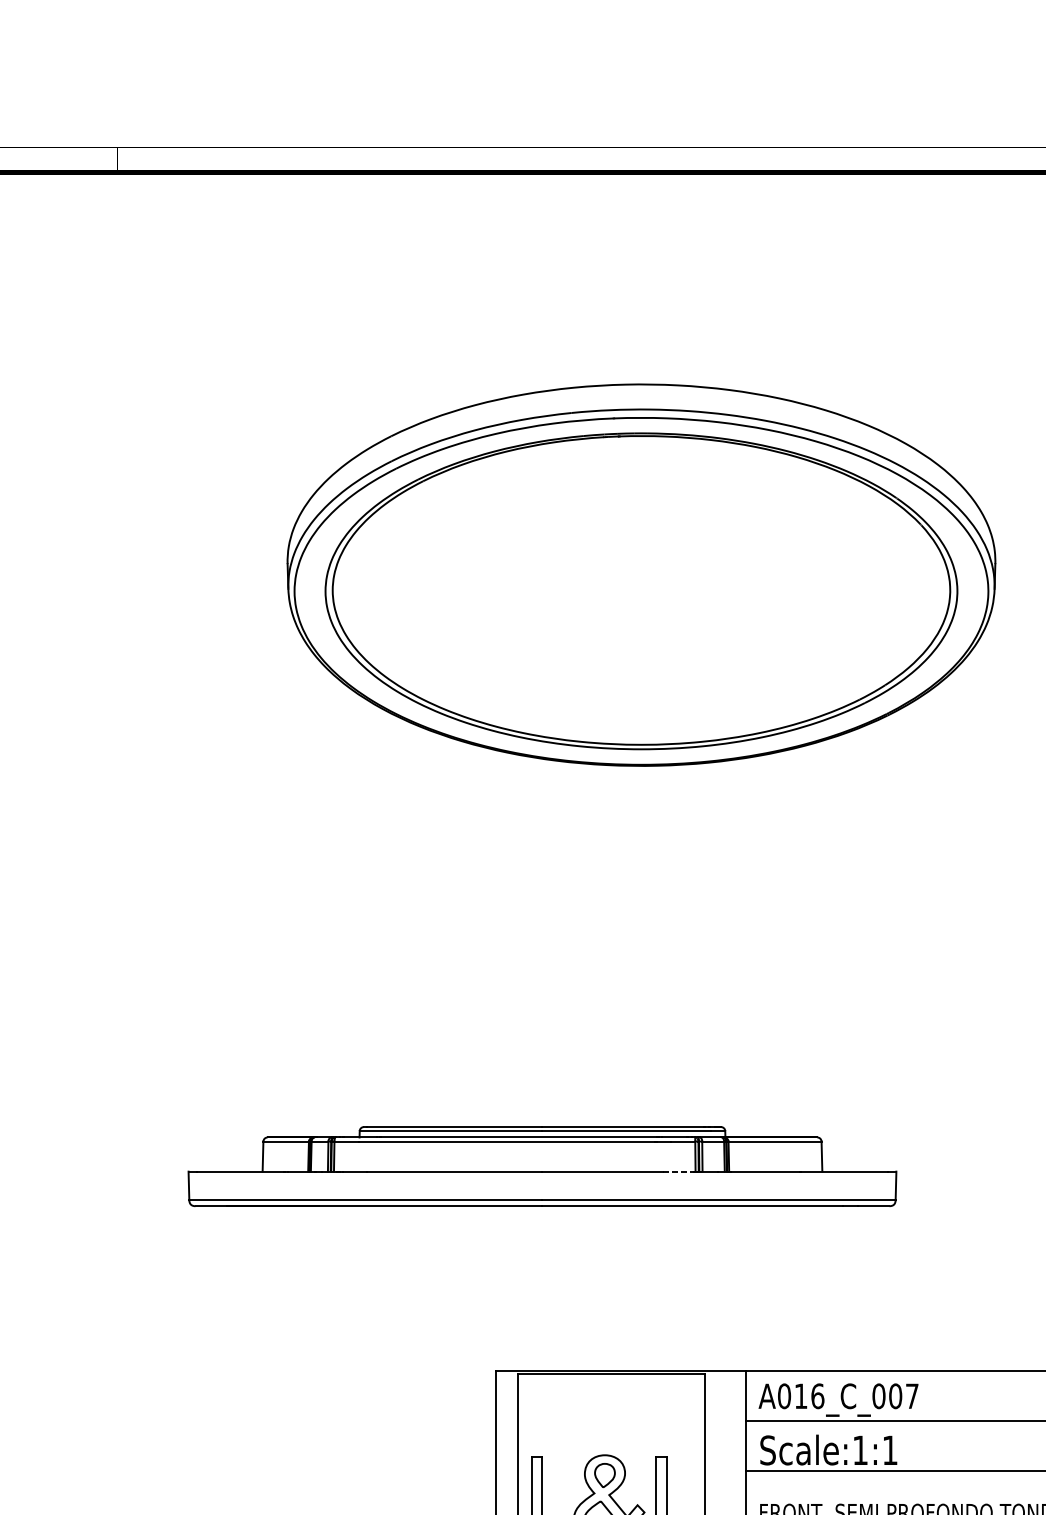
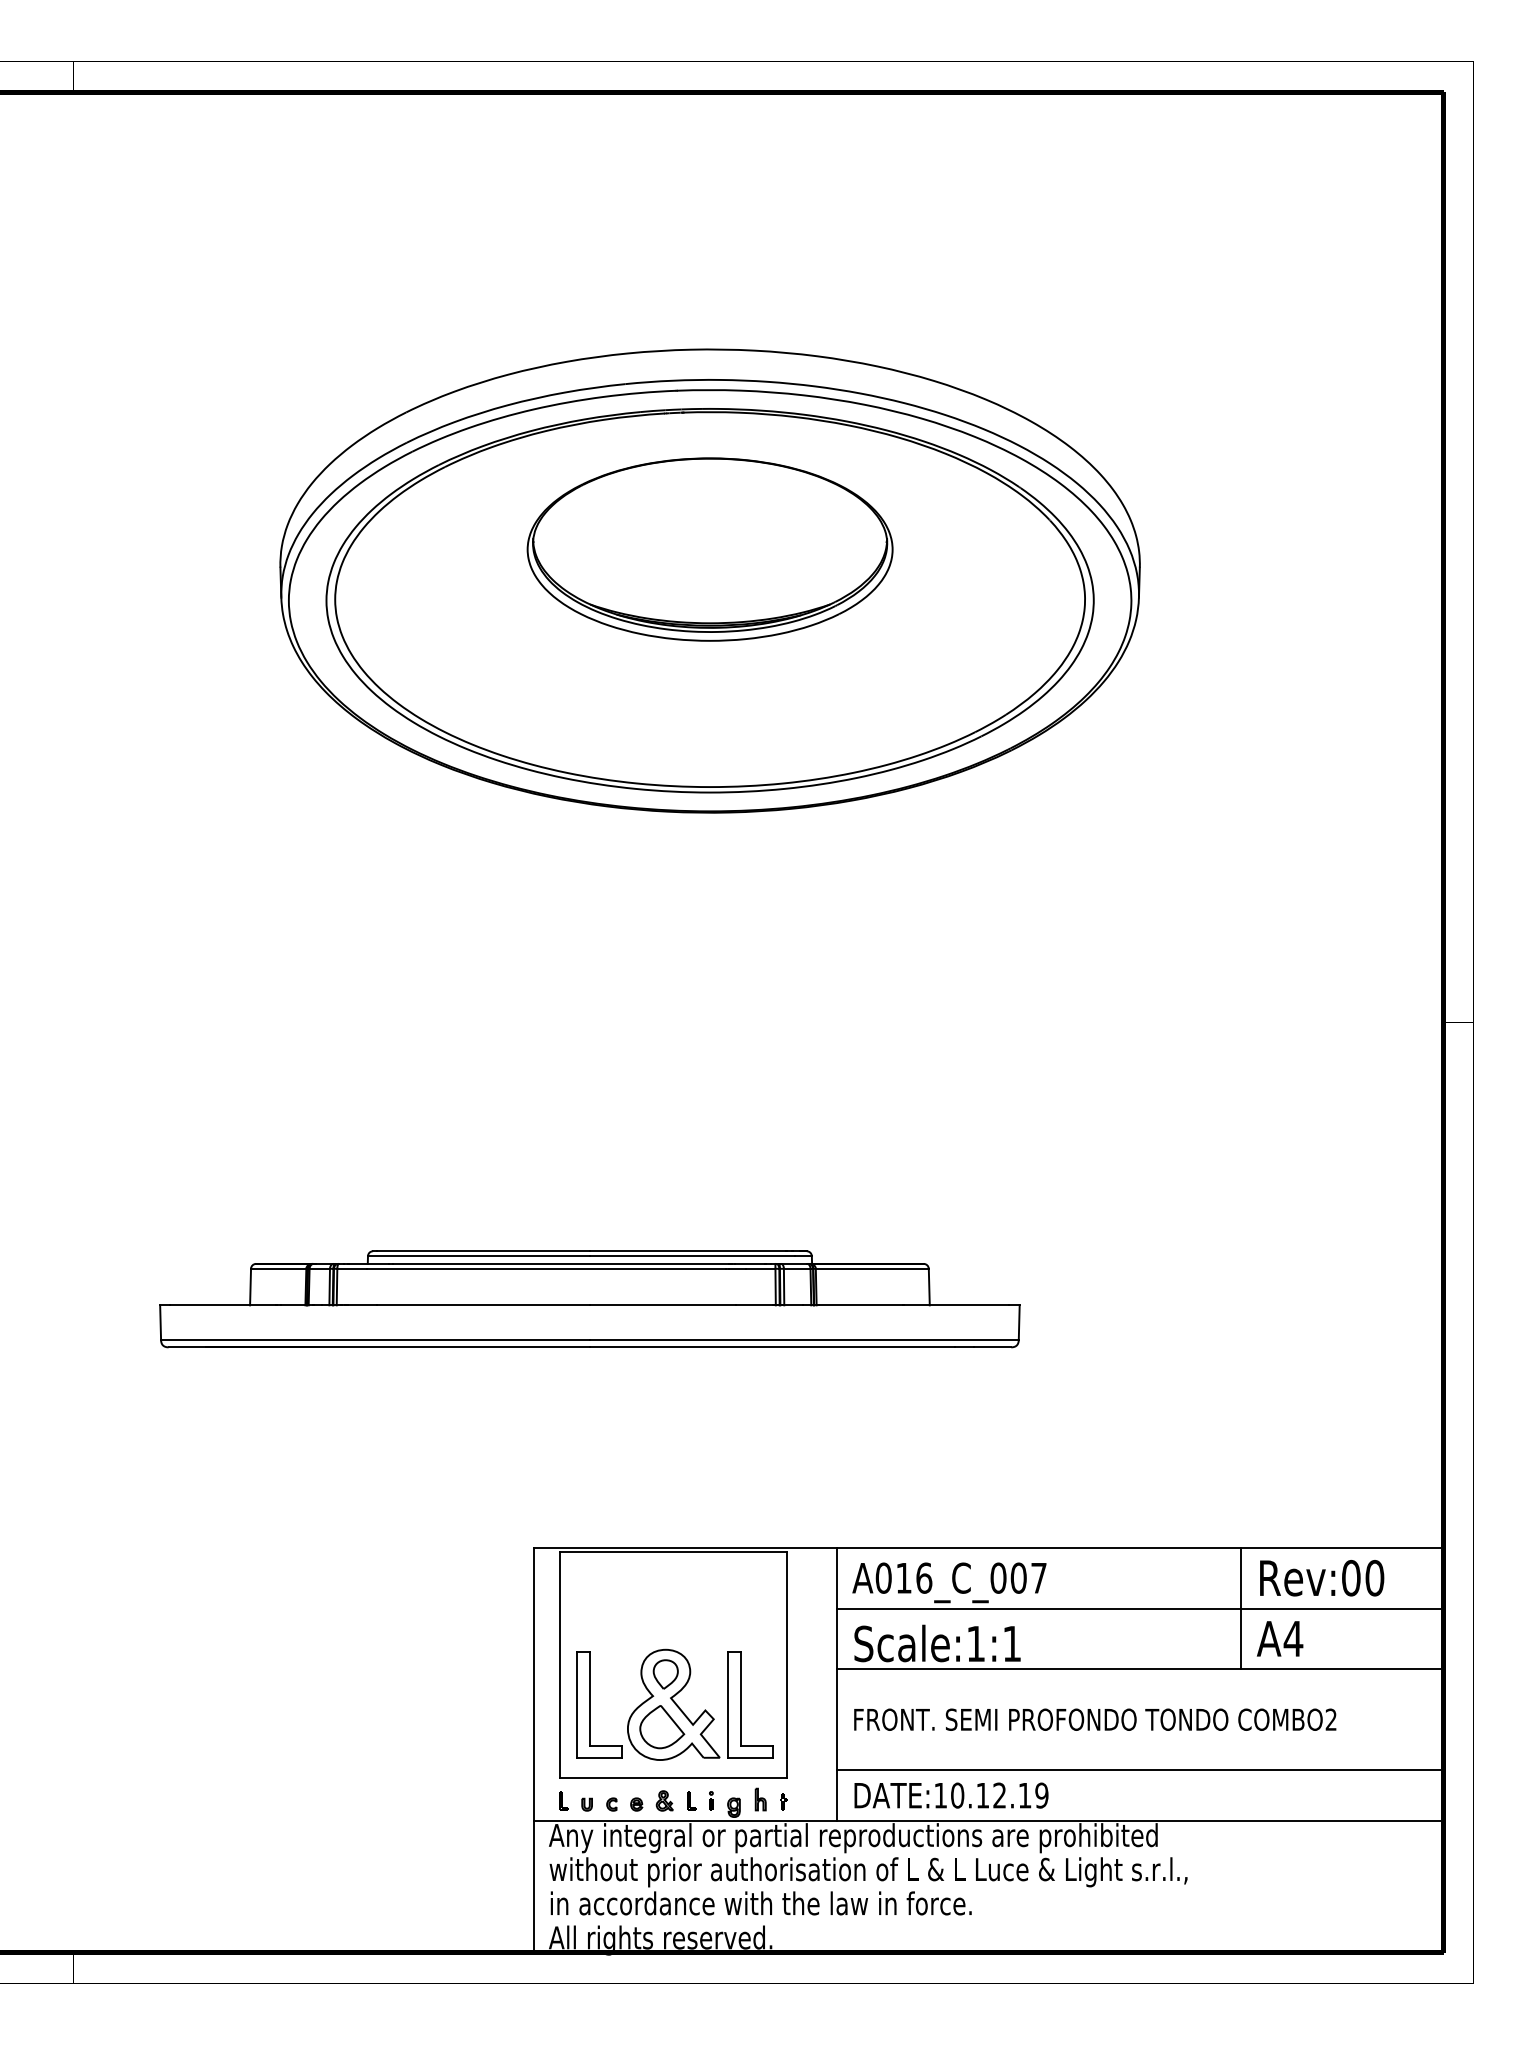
part: (640, 549) -> (709, 549), added
line: (678, 1171) -> (754, 1305), dashed -> solid

